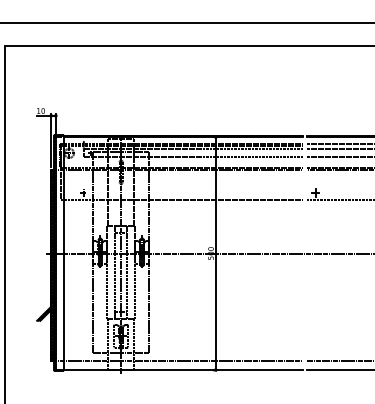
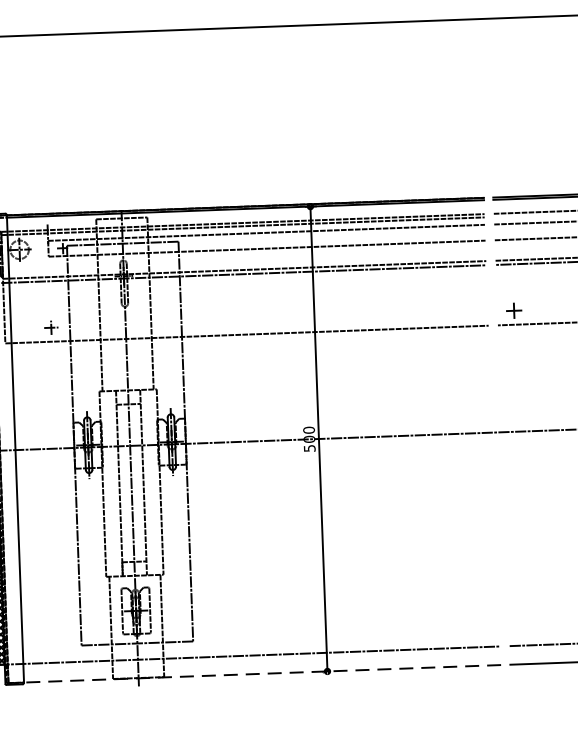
line: (183, 370) -> (263, 674), solid -> dashed

